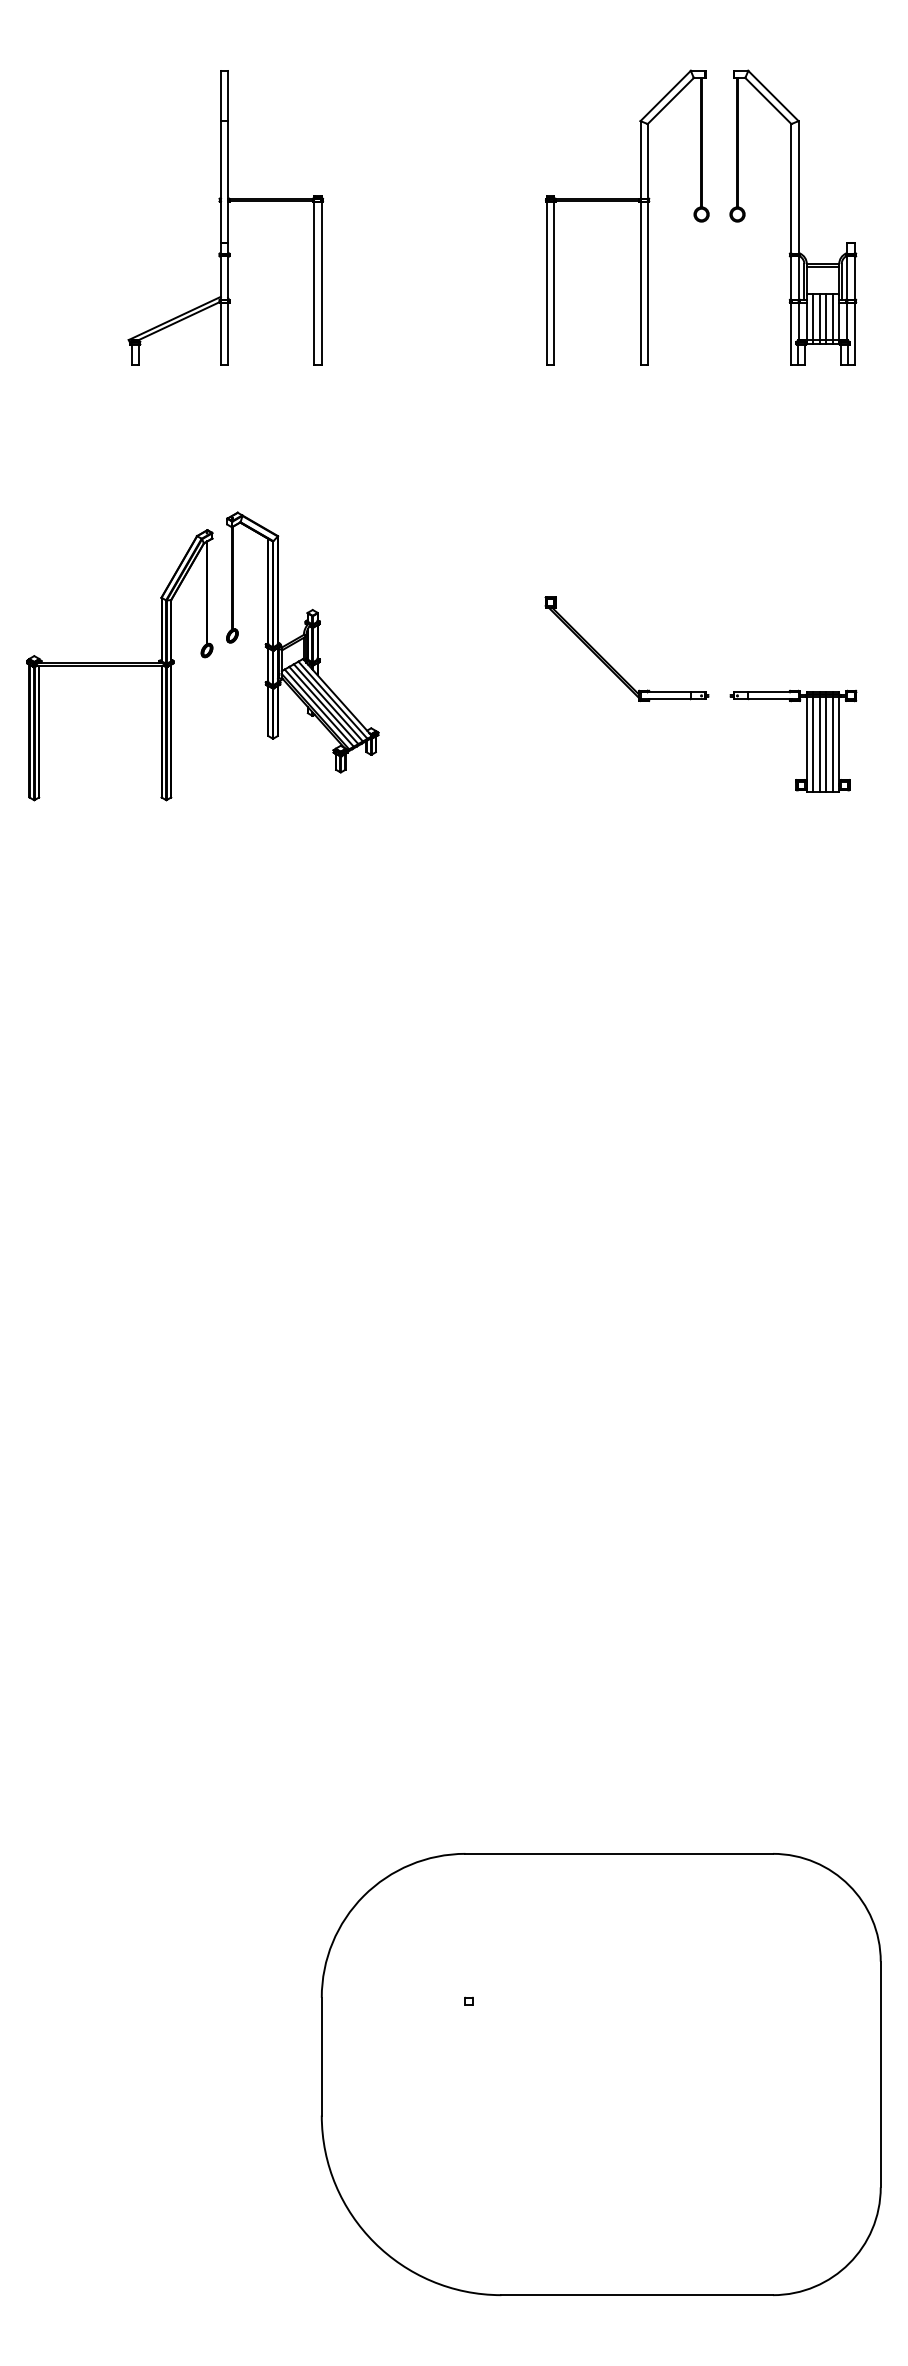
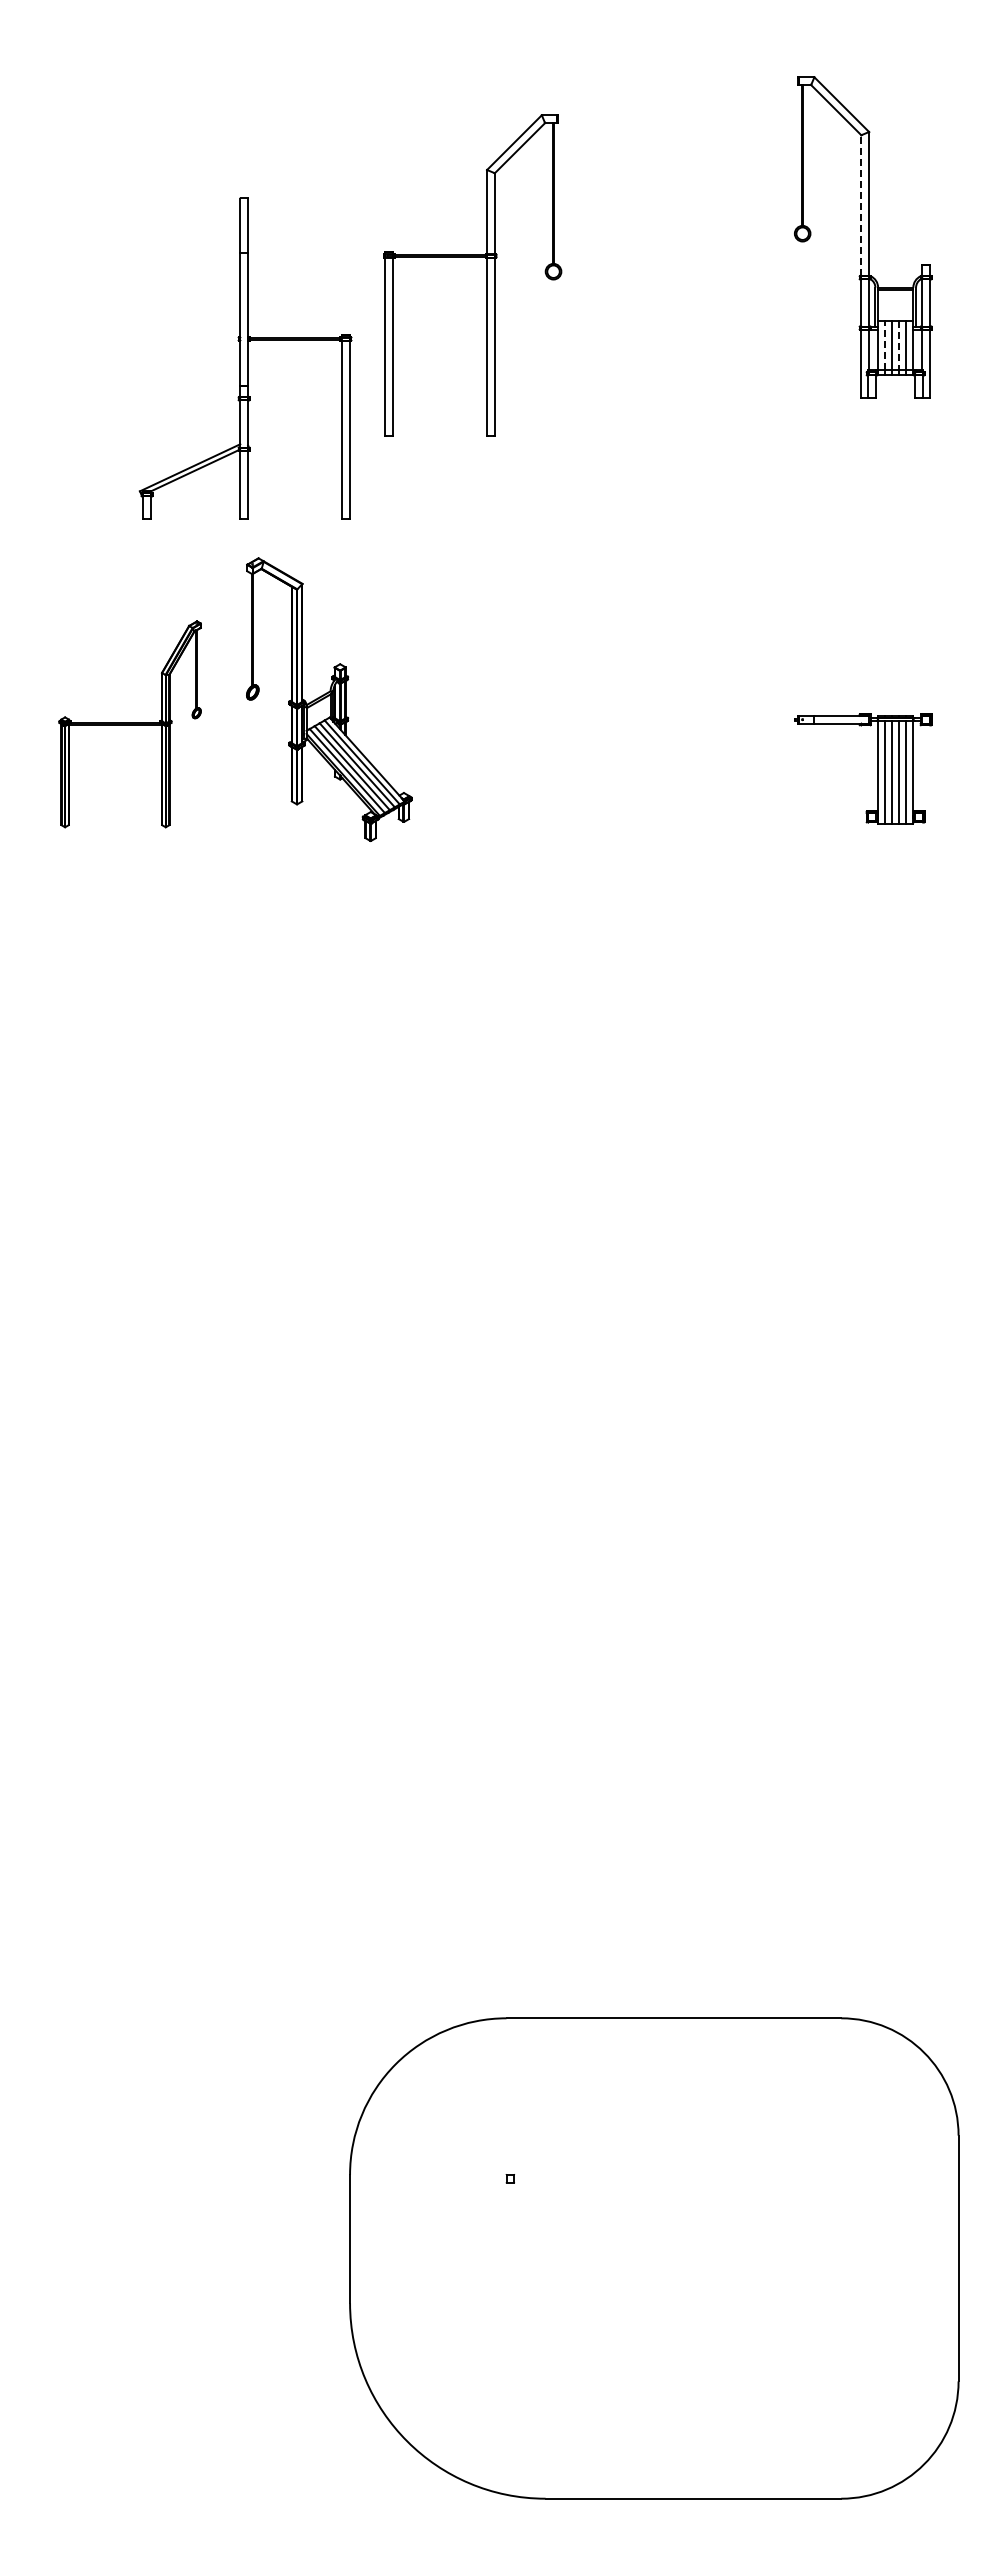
line: (791, 188) -> (861, 205), solid -> dashed
part: (225, 218) -> (245, 358), moved
part: (640, 218) -> (486, 275), moved
line: (813, 317) -> (885, 345), solid -> dashed
line: (826, 317) -> (899, 345), solid -> dashed
part: (610, 664) -> (664, 723), removed
part: (120, 665) -> (130, 724), size x0.7
part: (806, 740) -> (877, 768), moved

